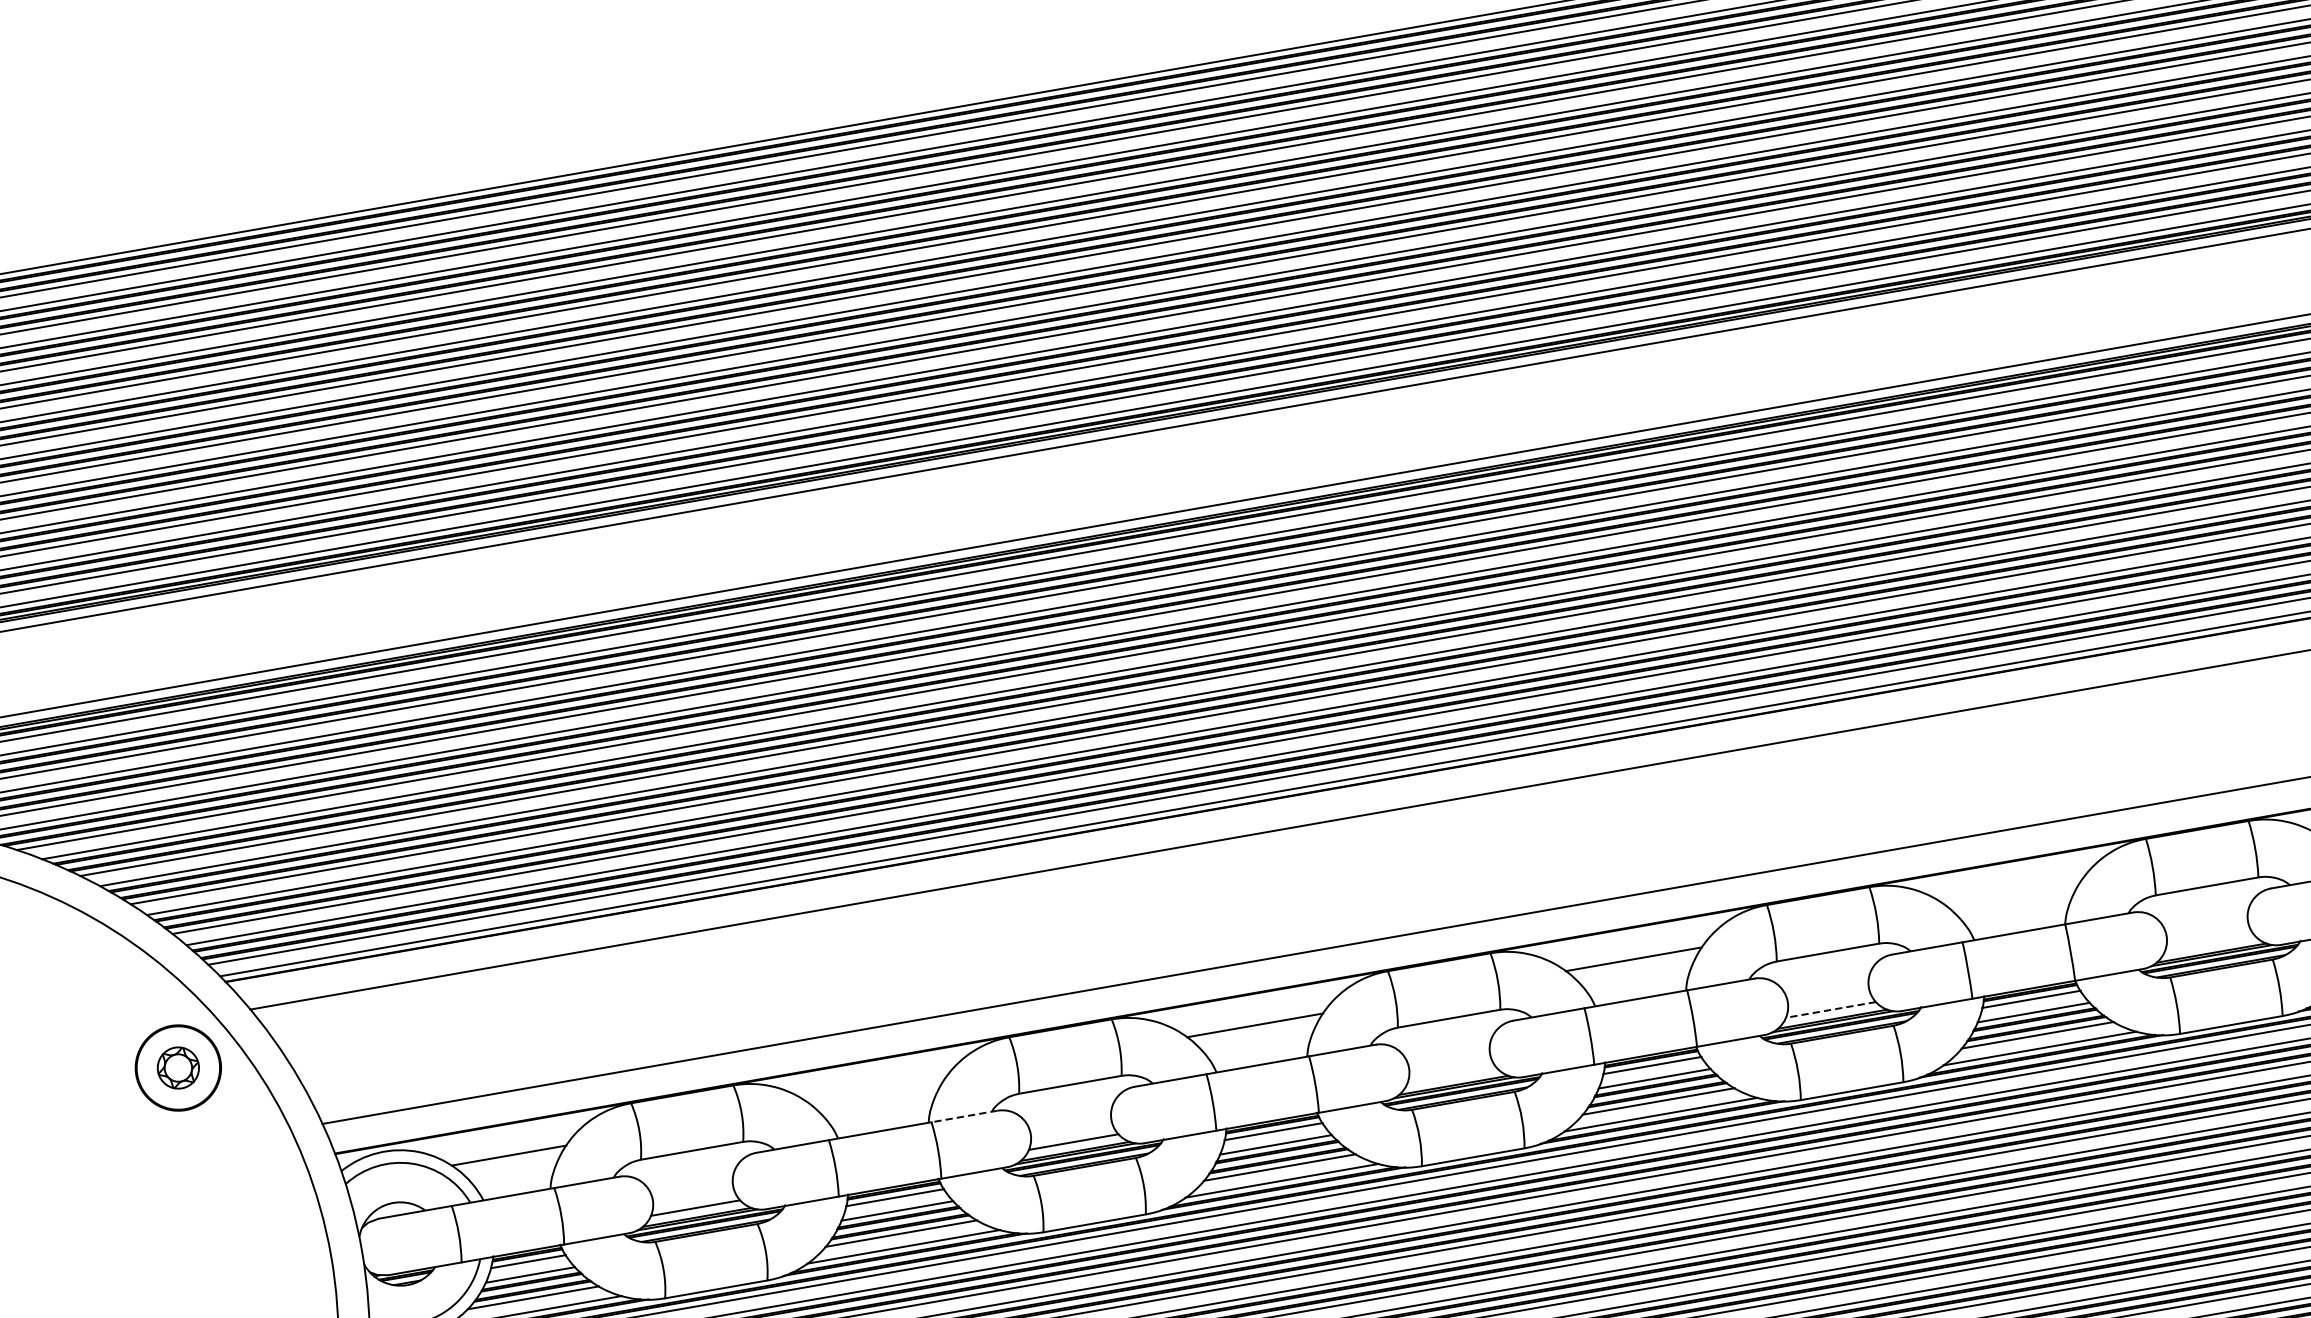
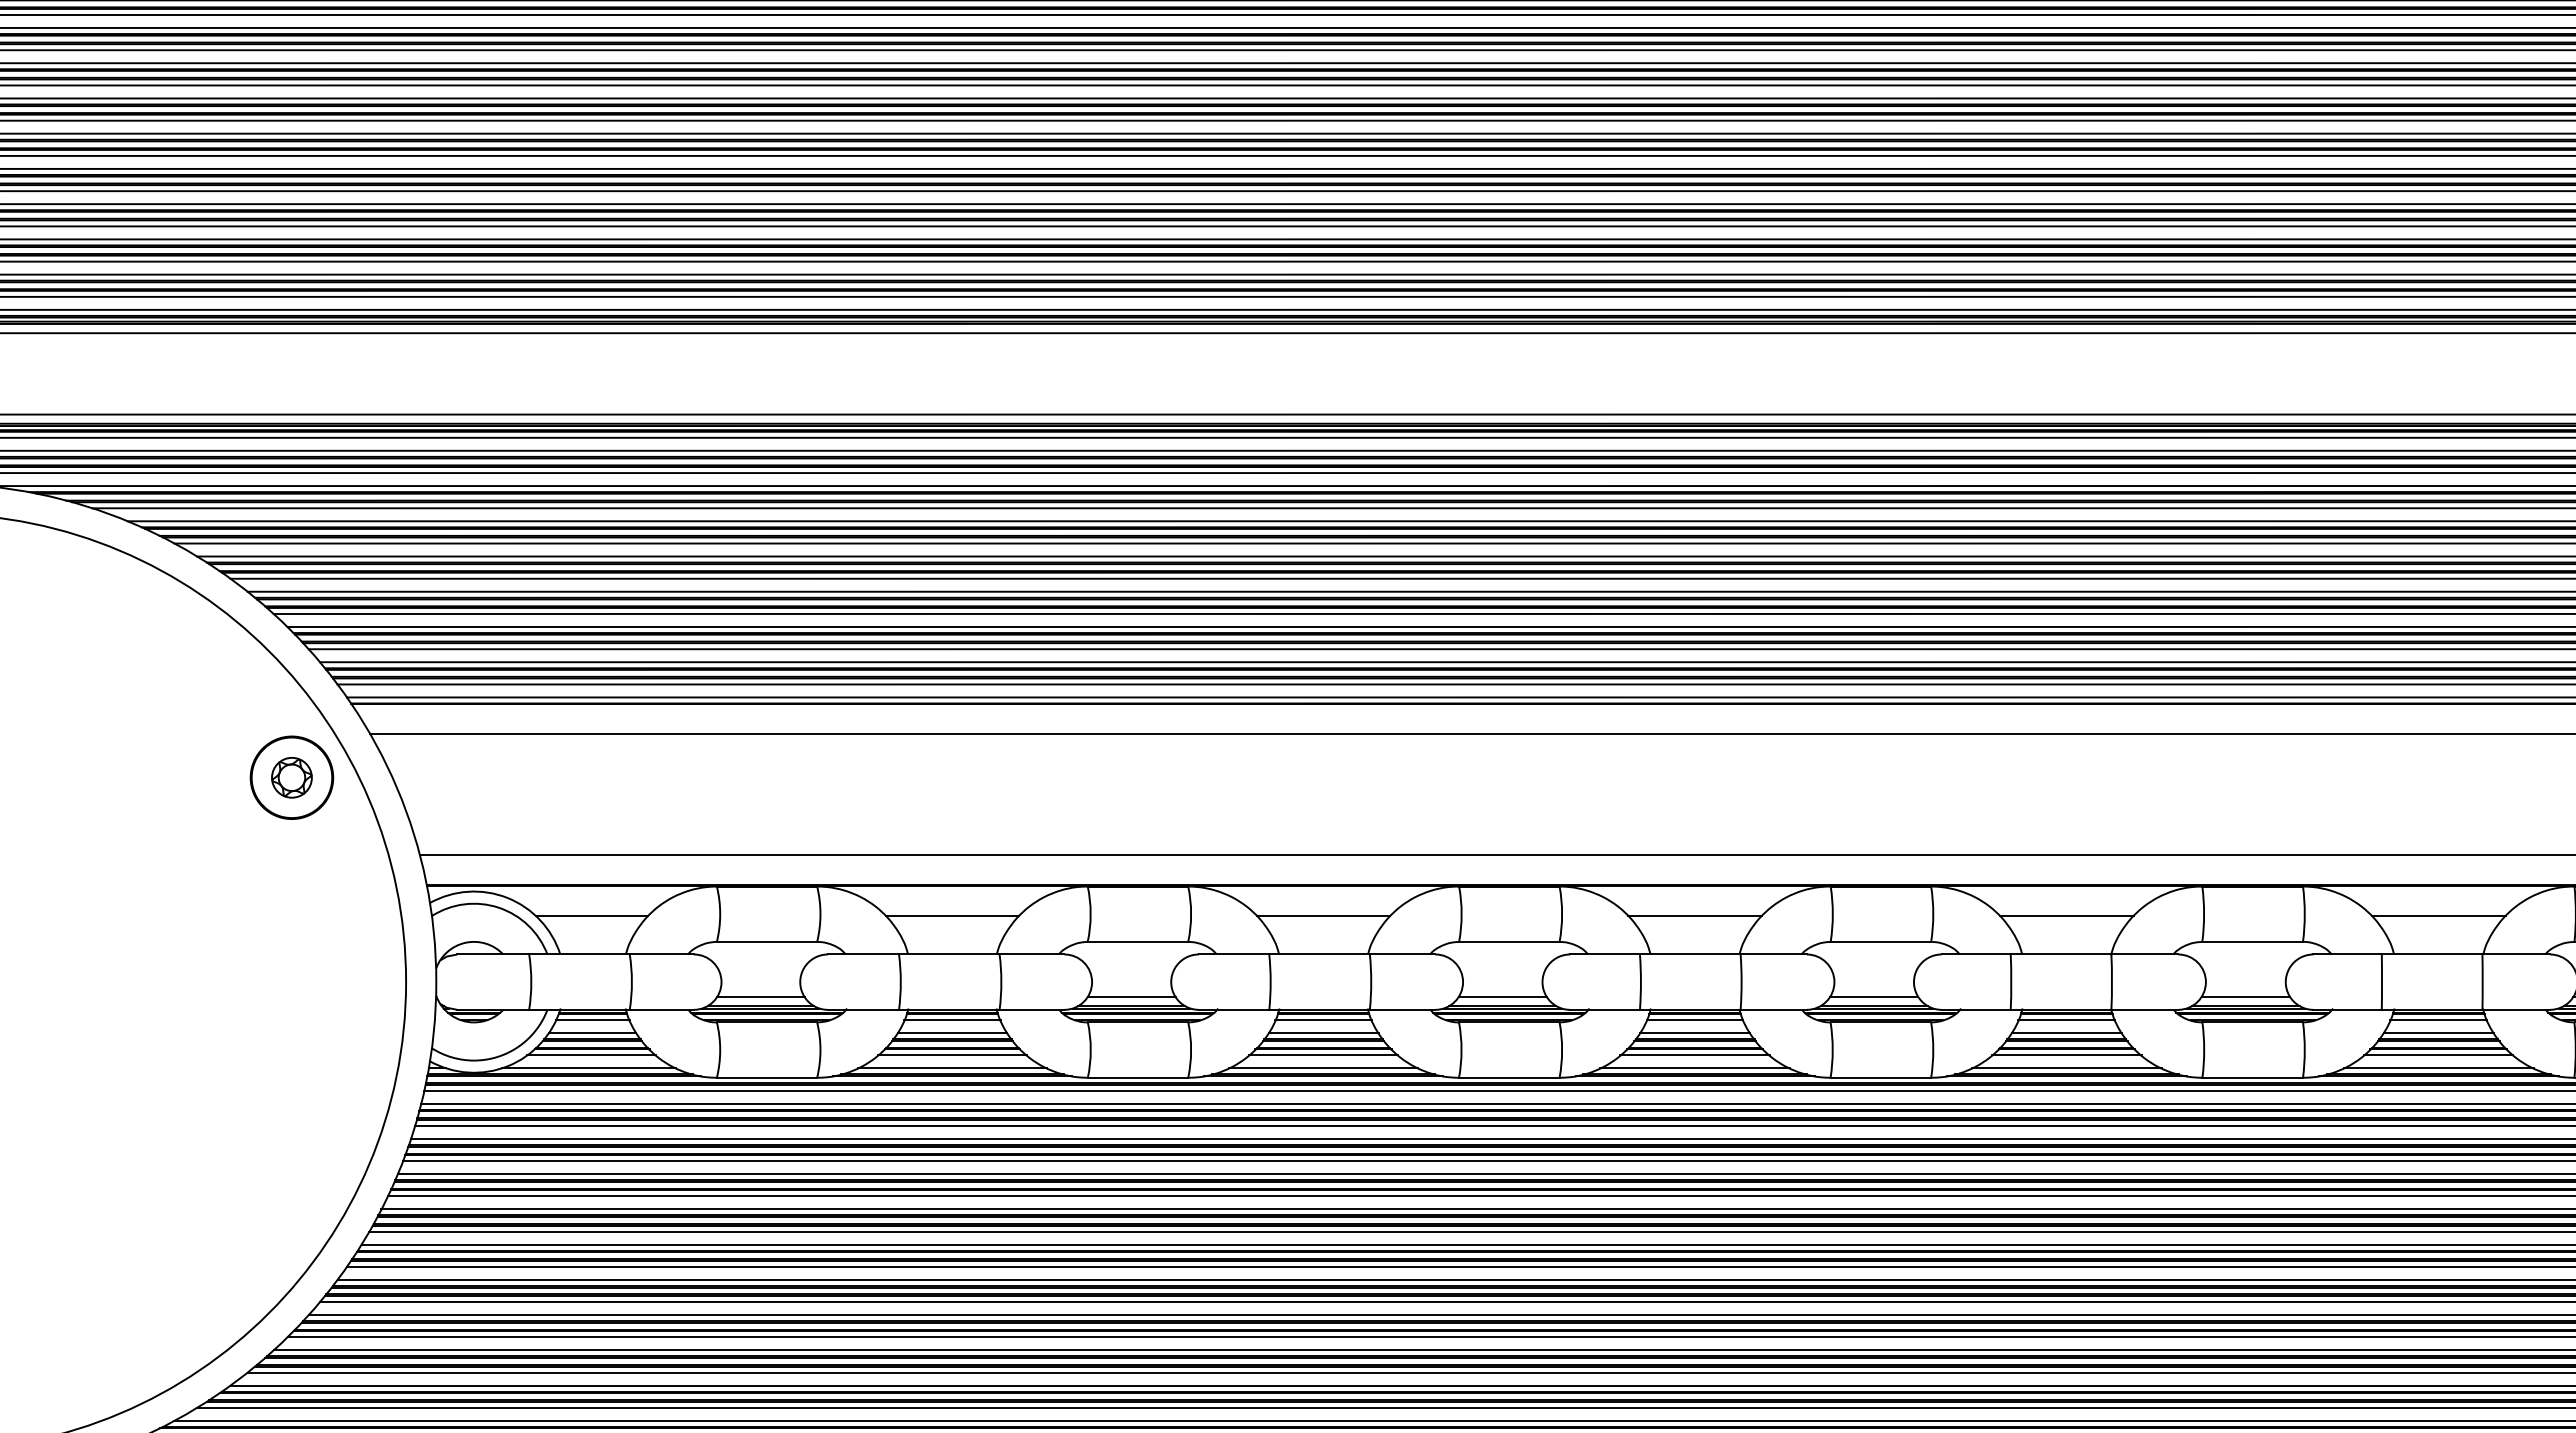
line: (2012, 893) -> (2066, 916), added
line: (2209, 943) -> (2245, 996), added
line: (1830, 1009) -> (1873, 996), dashed -> solid
line: (1451, 1075) -> (1502, 996), added
line: (876, 1091) -> (952, 916), added
line: (964, 1116) -> (1031, 954), dashed -> solid

